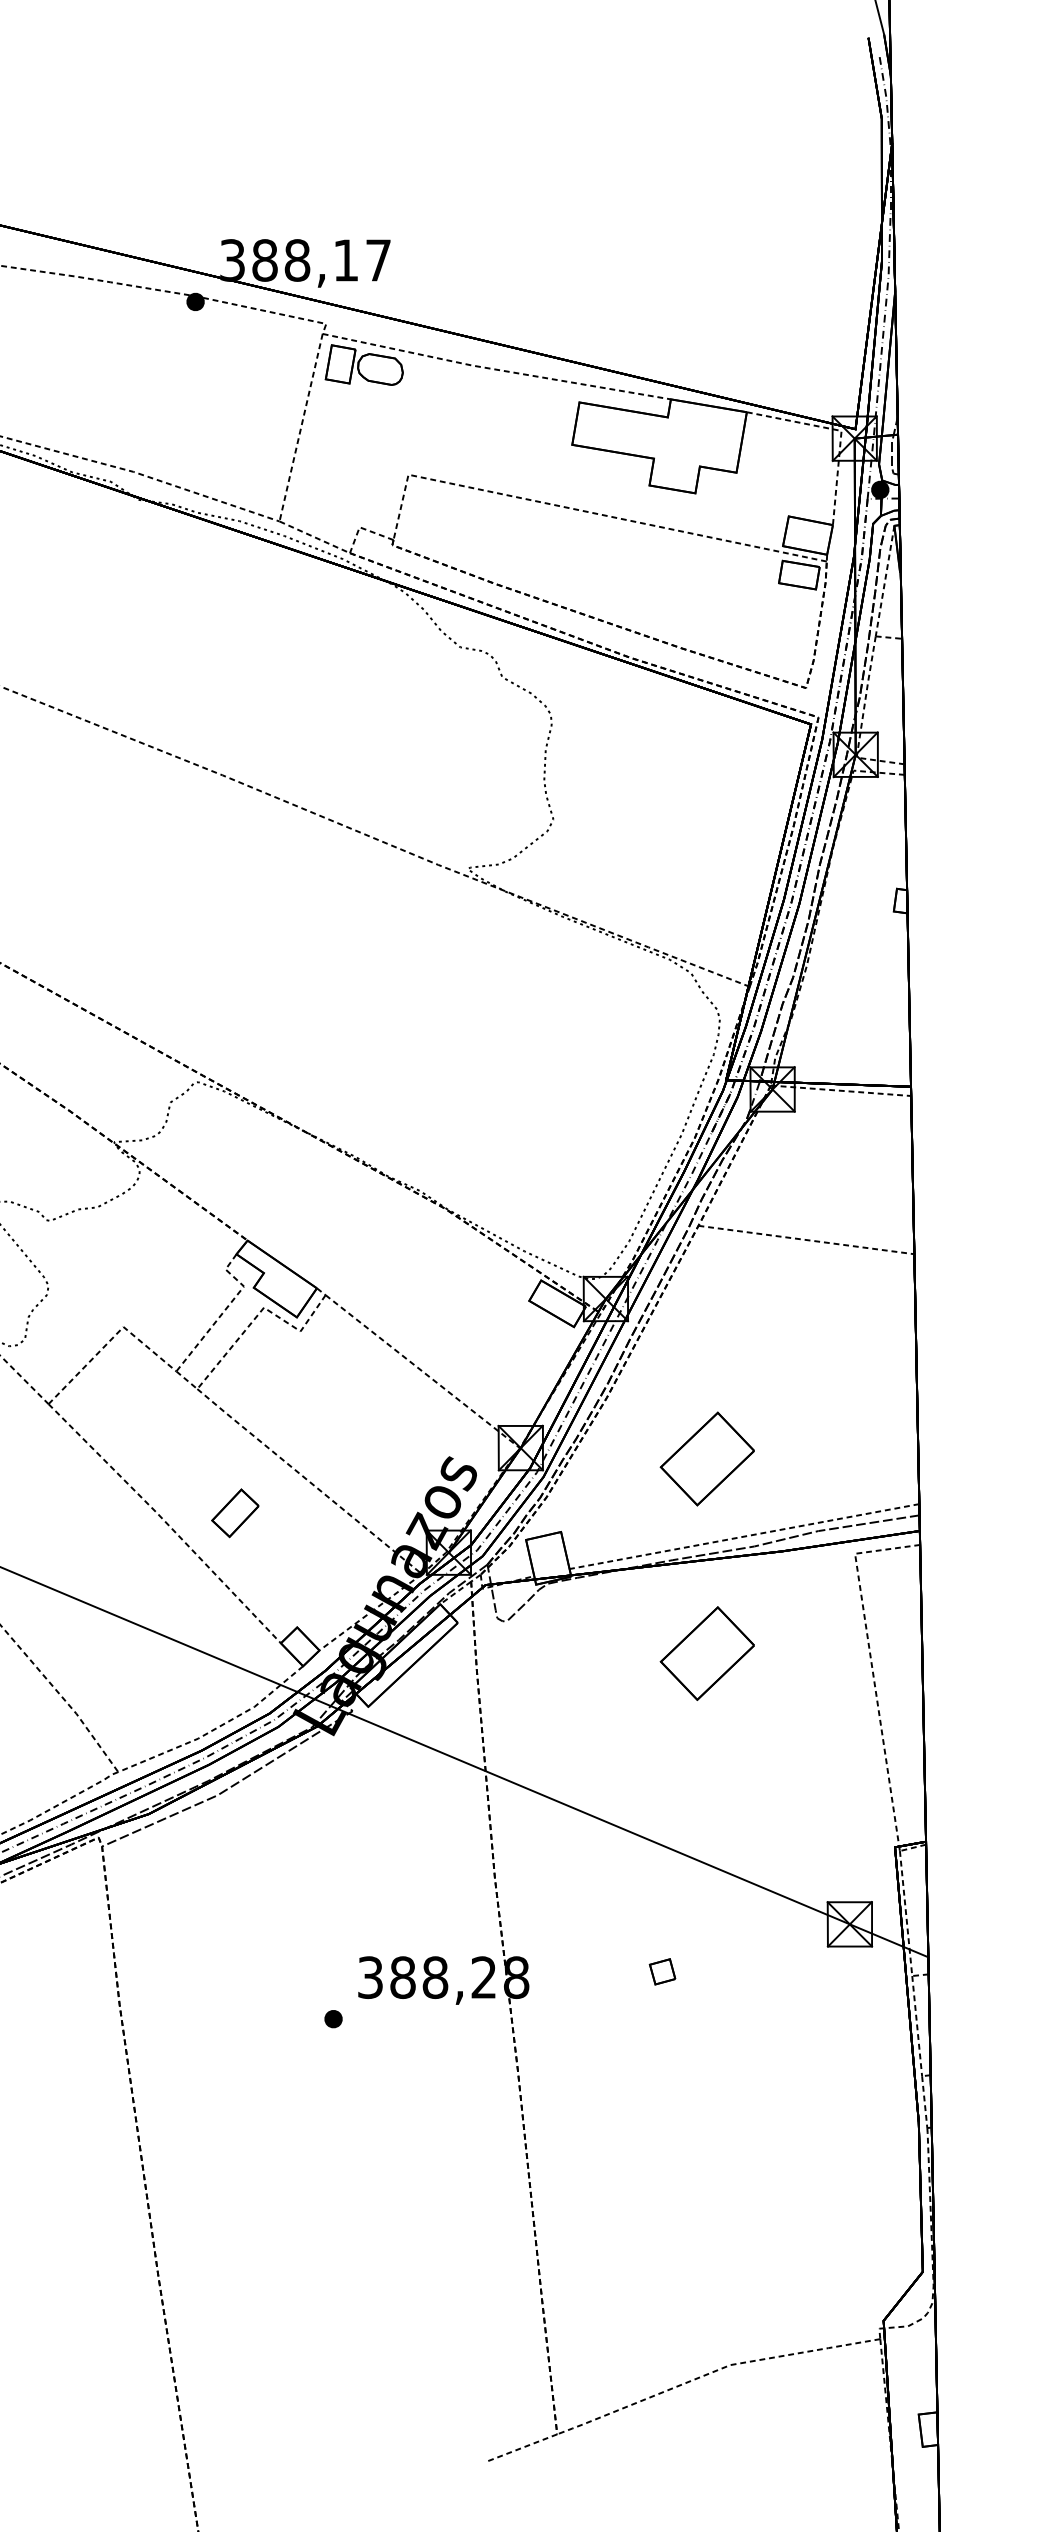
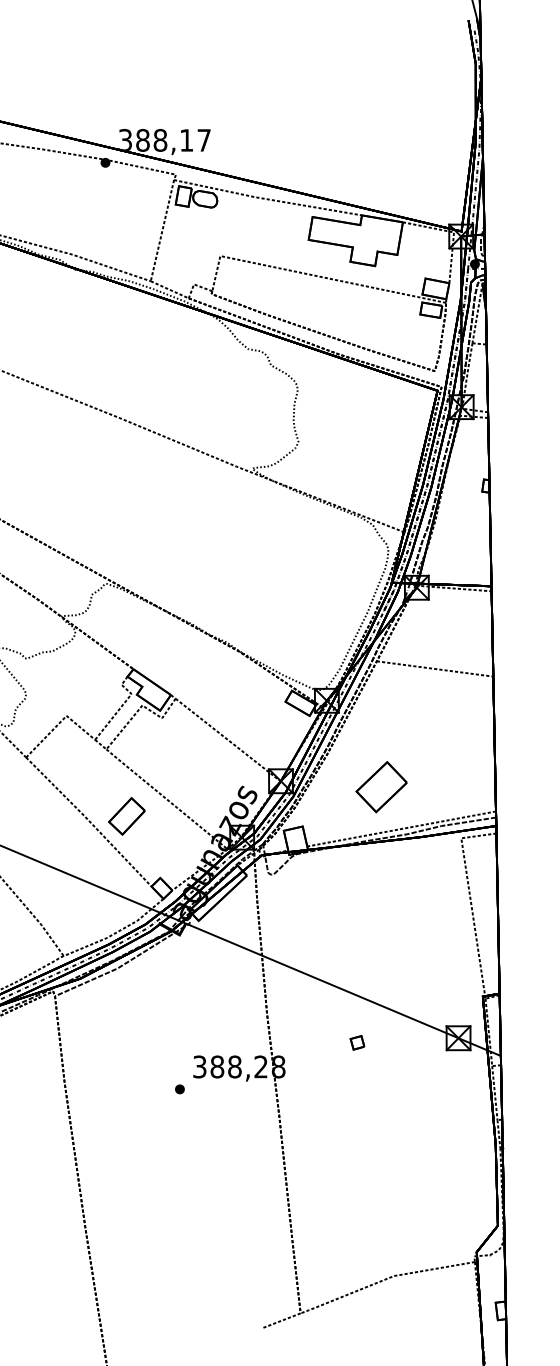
part: (234, 1513) -> (126, 816), size x1.43
part: (707, 1654) -> (381, 892), removed
part: (662, 1971) -> (357, 1042), moved

